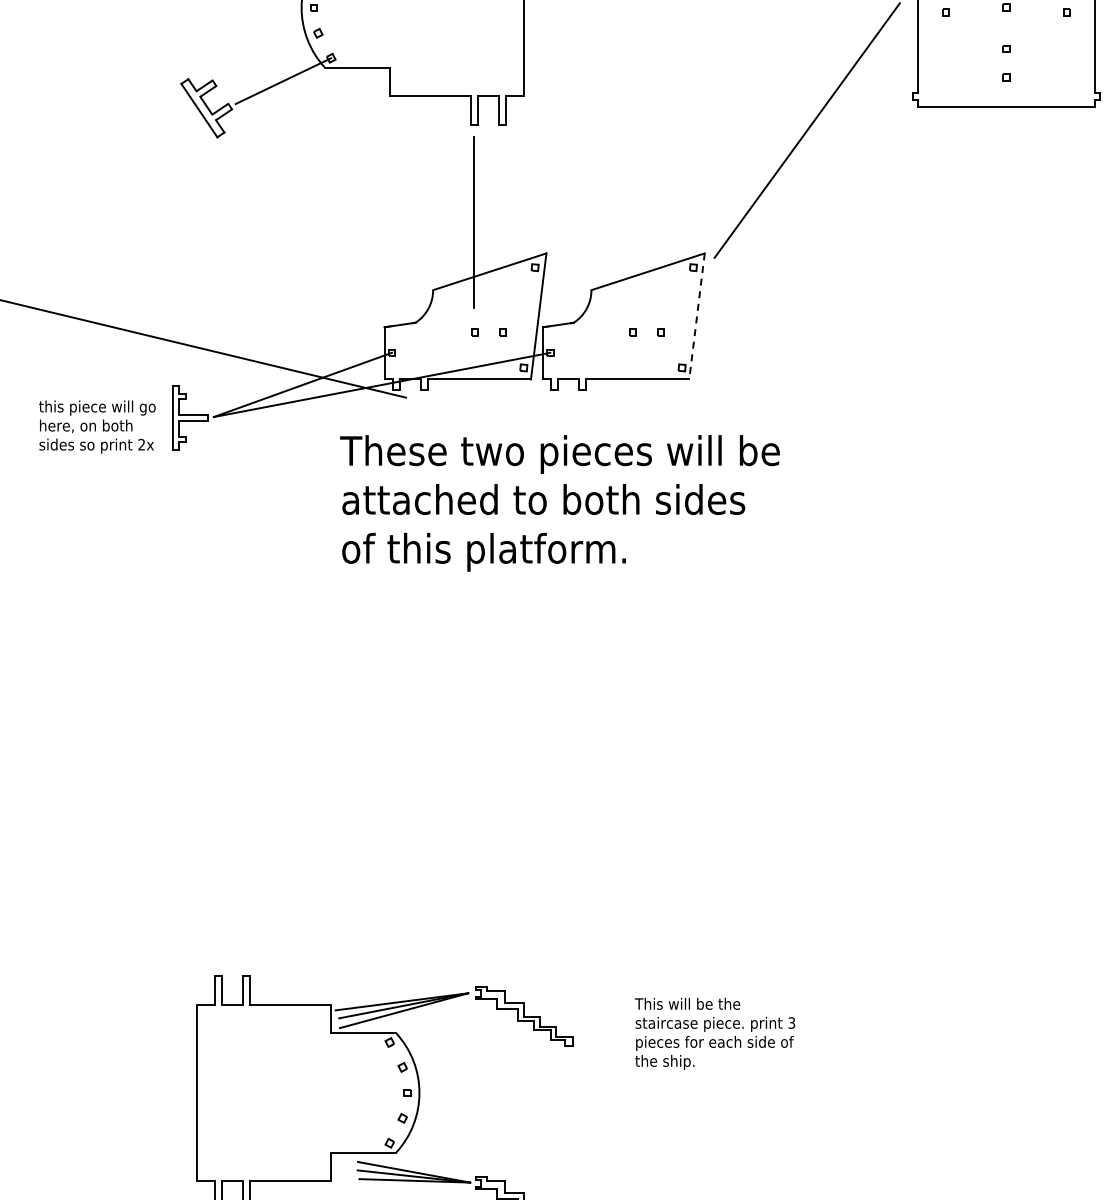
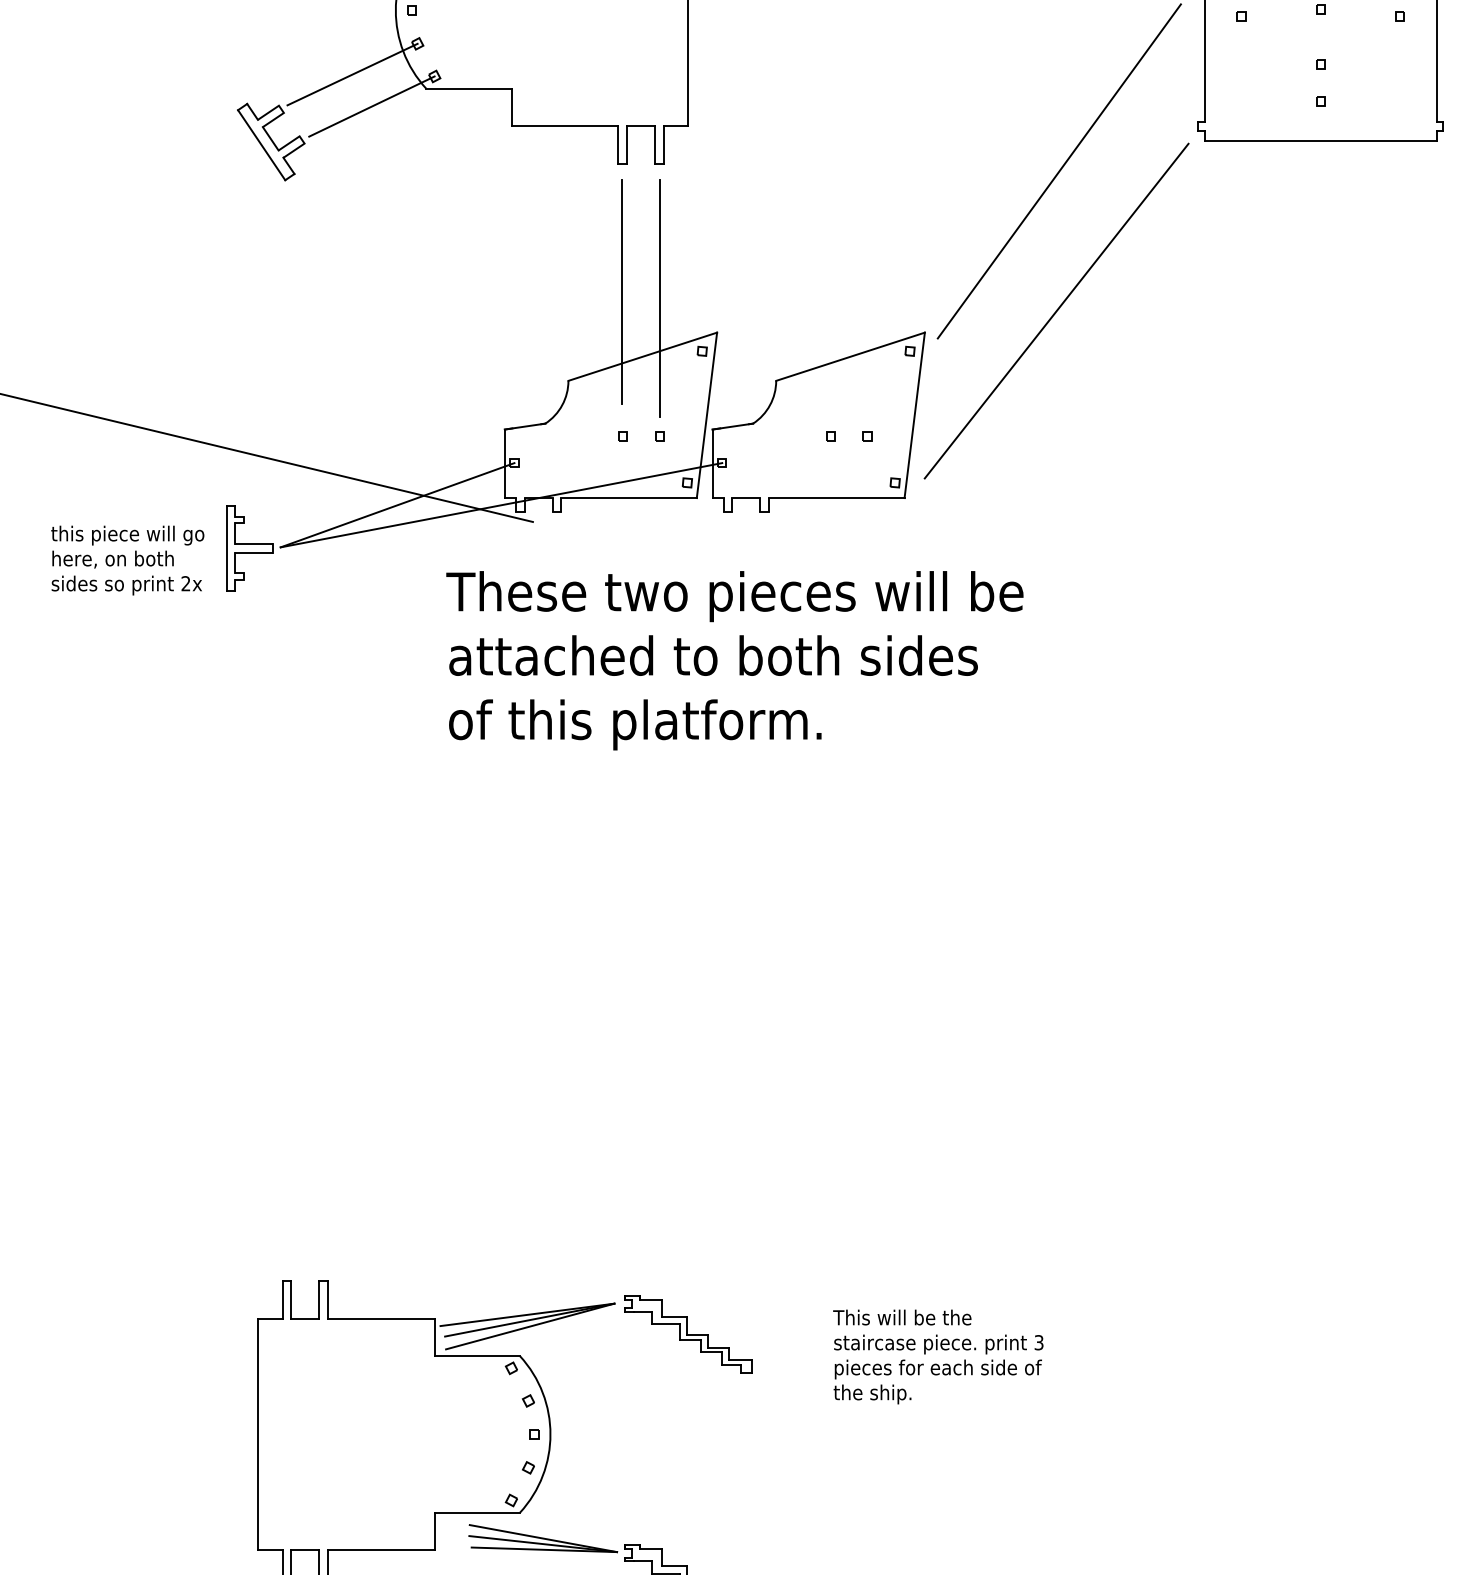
line: (268, 56) -> (352, 74), added
line: (503, 226) -> (660, 297), added
line: (804, 236) -> (1055, 310), added
line: (697, 316) -> (915, 415), dashed -> solid

